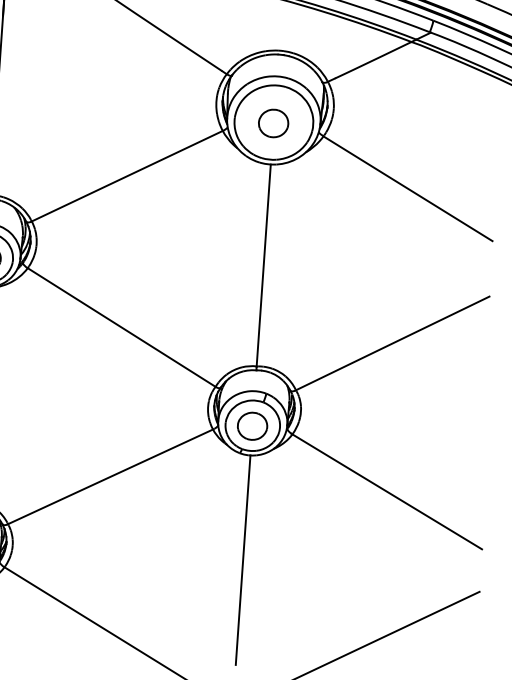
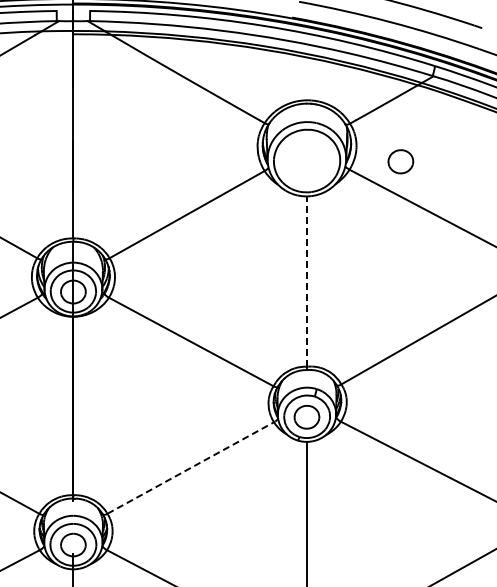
part: (273, 123) -> (400, 161), moved
line: (263, 265) -> (306, 281), solid -> dashed
line: (110, 477) -> (190, 468), solid -> dashed

